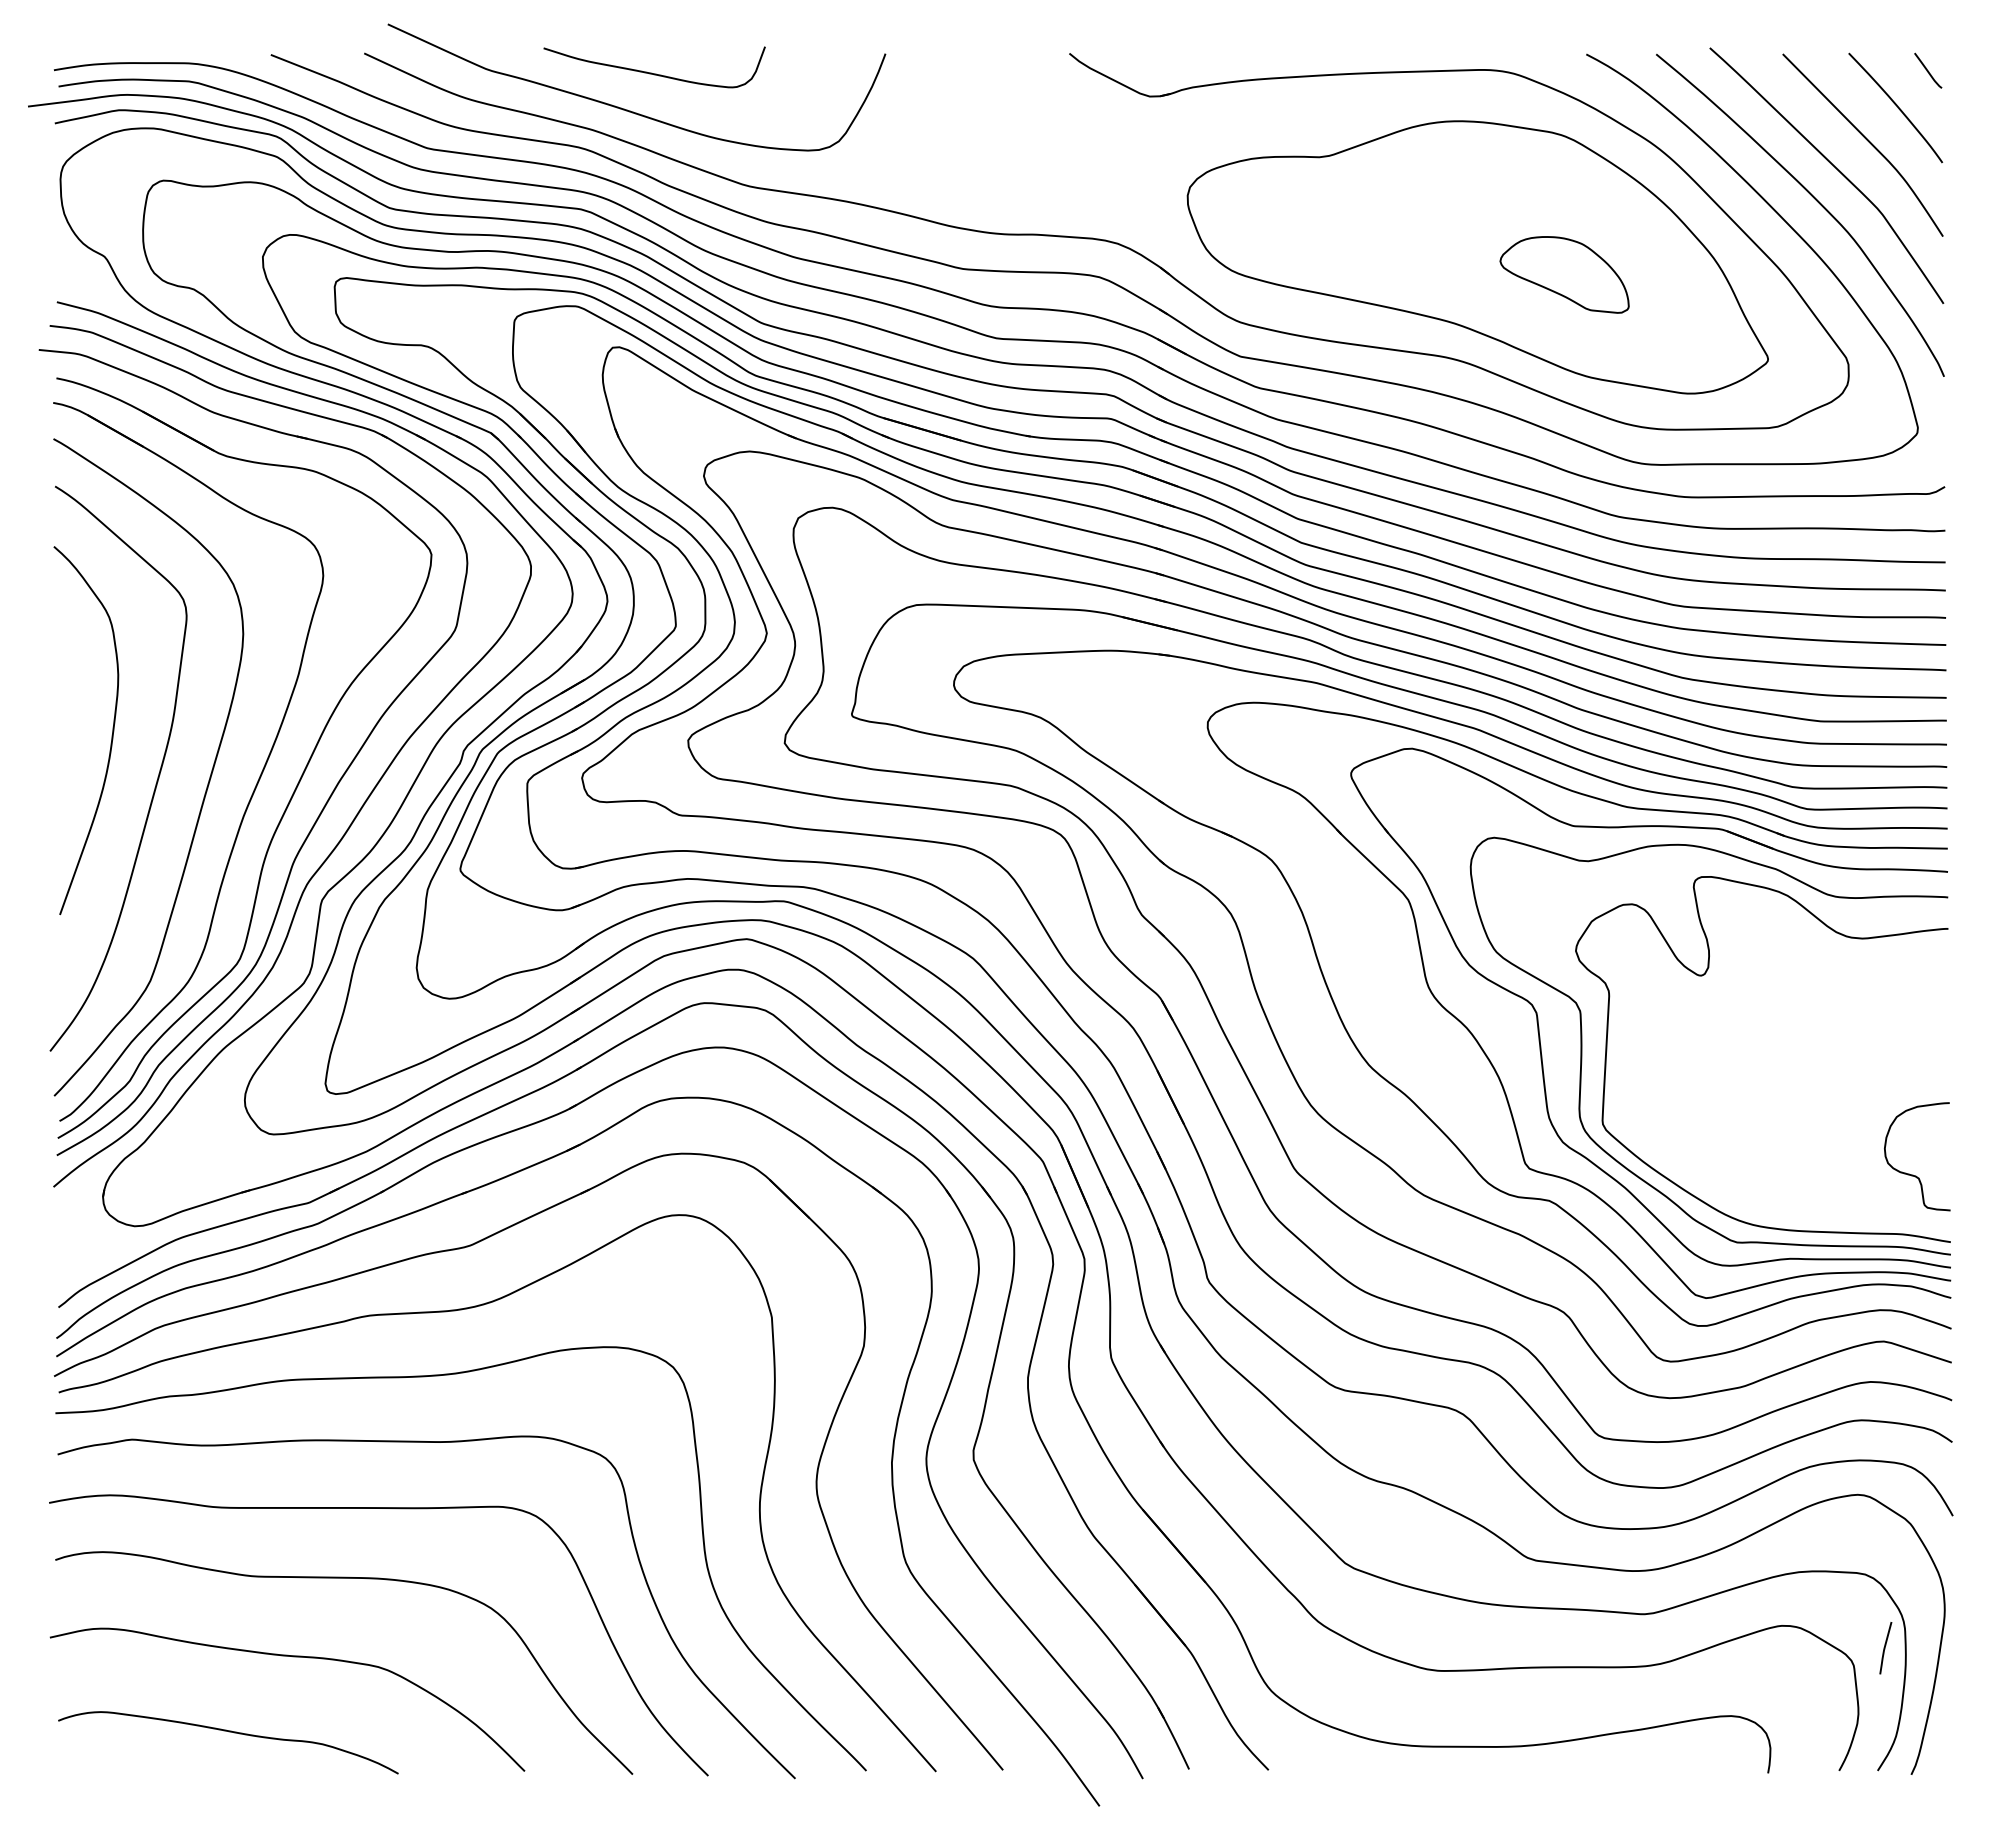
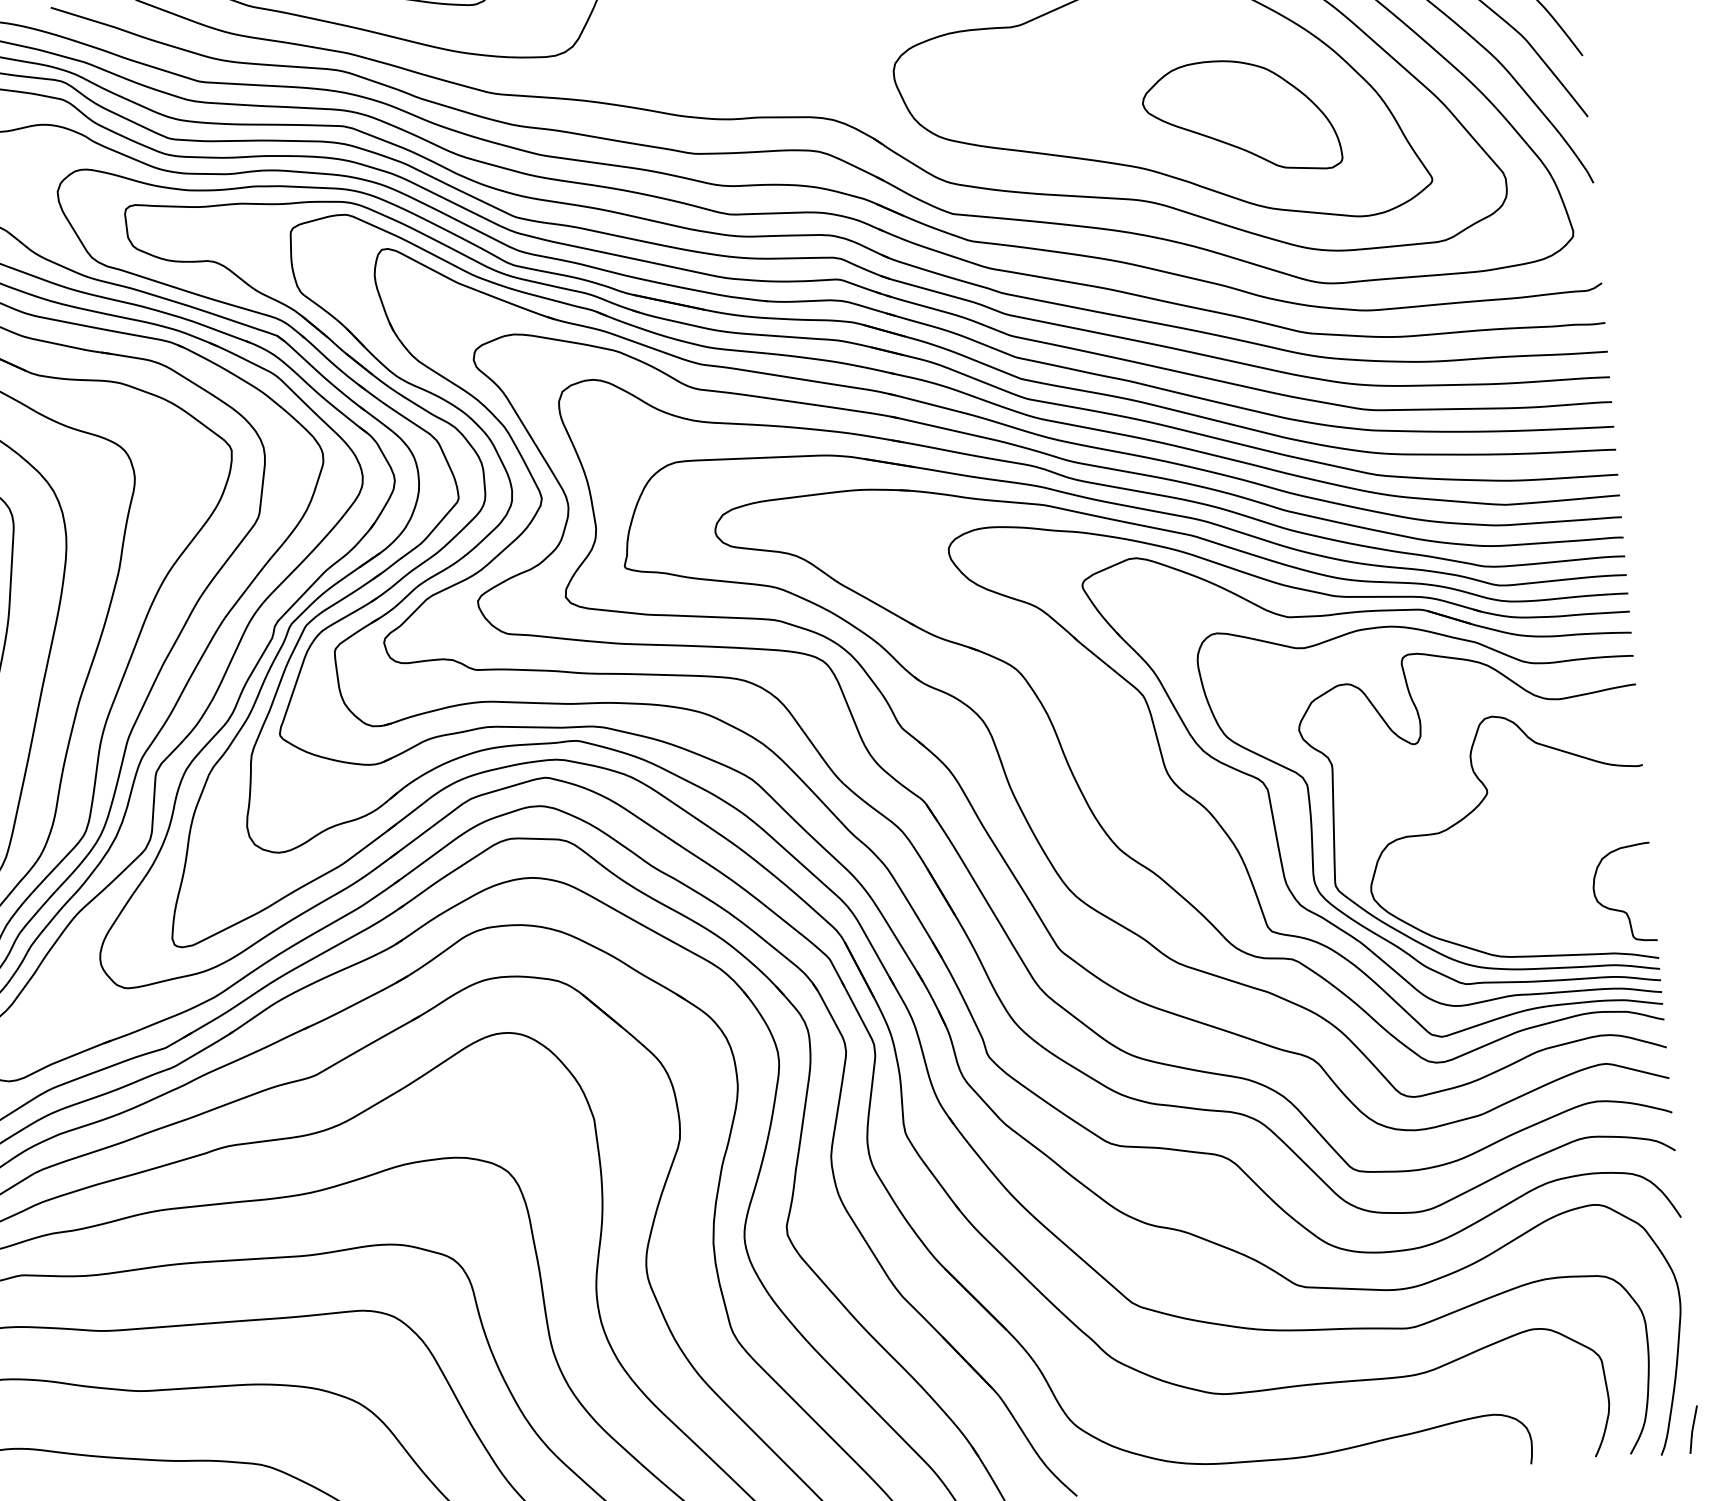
part: (1564, 274) -> (1241, 116), size x1.67
curve: (1762, 1052) -> (1475, 809), added
curve: (1885, 1648) -> (1693, 1429), moved

